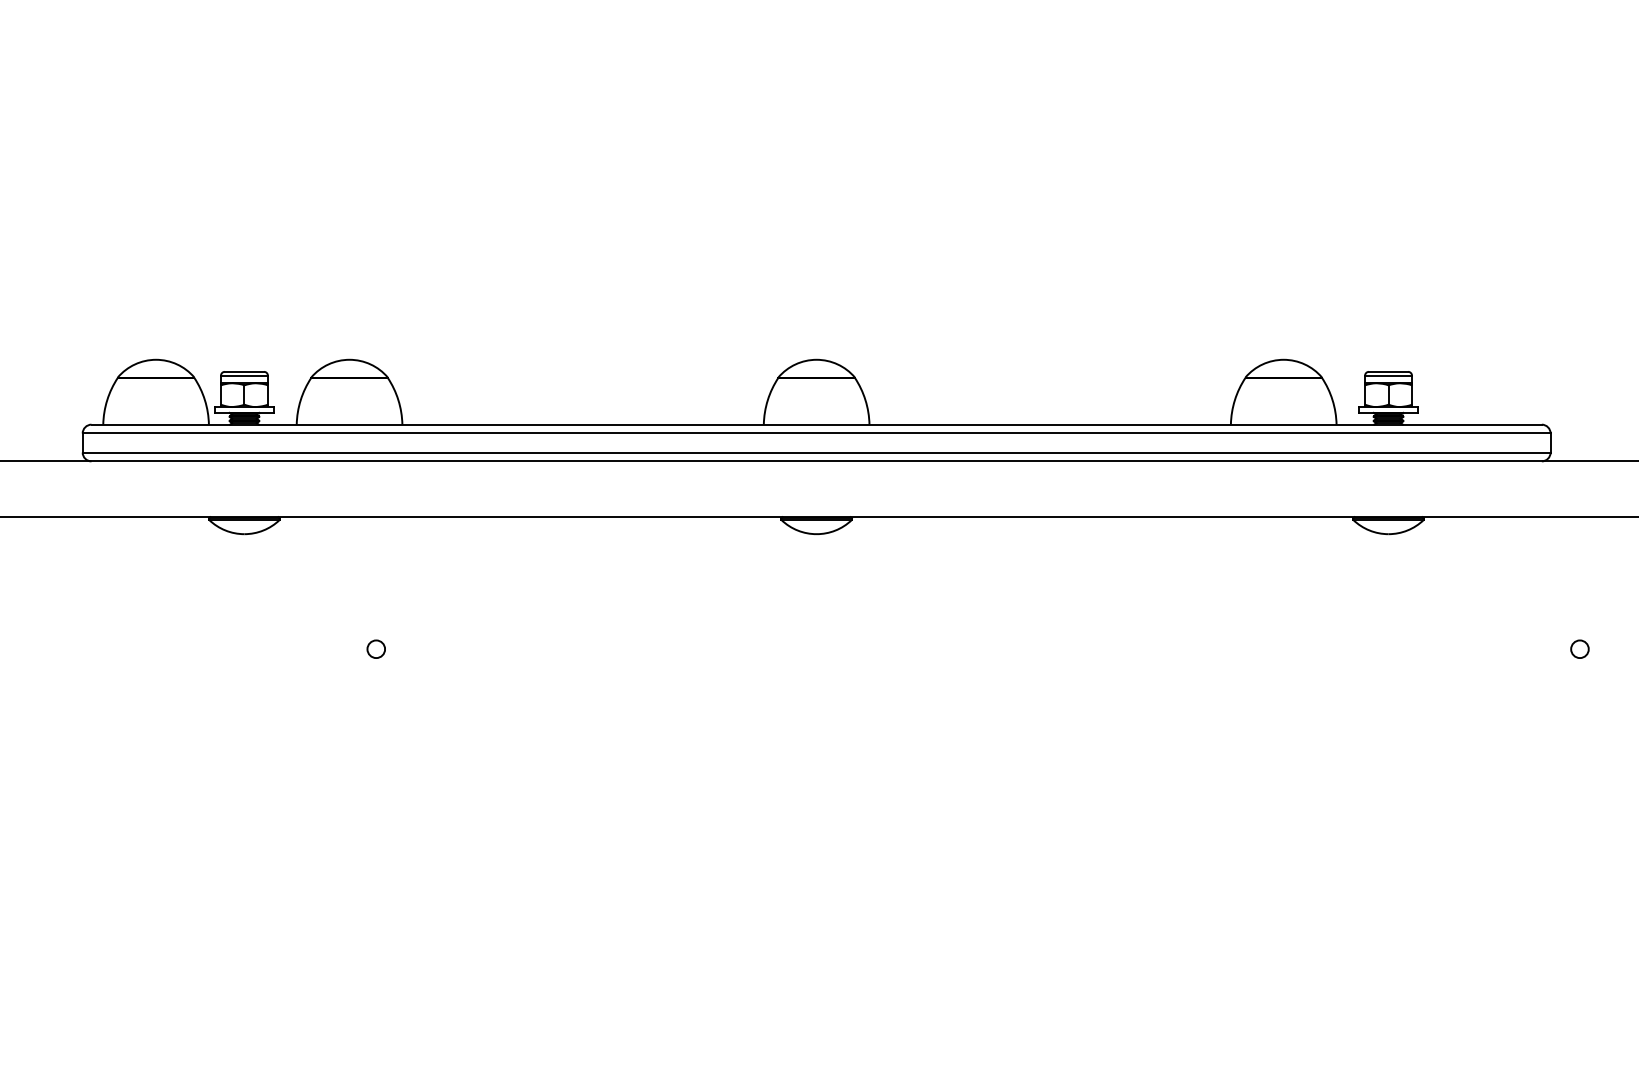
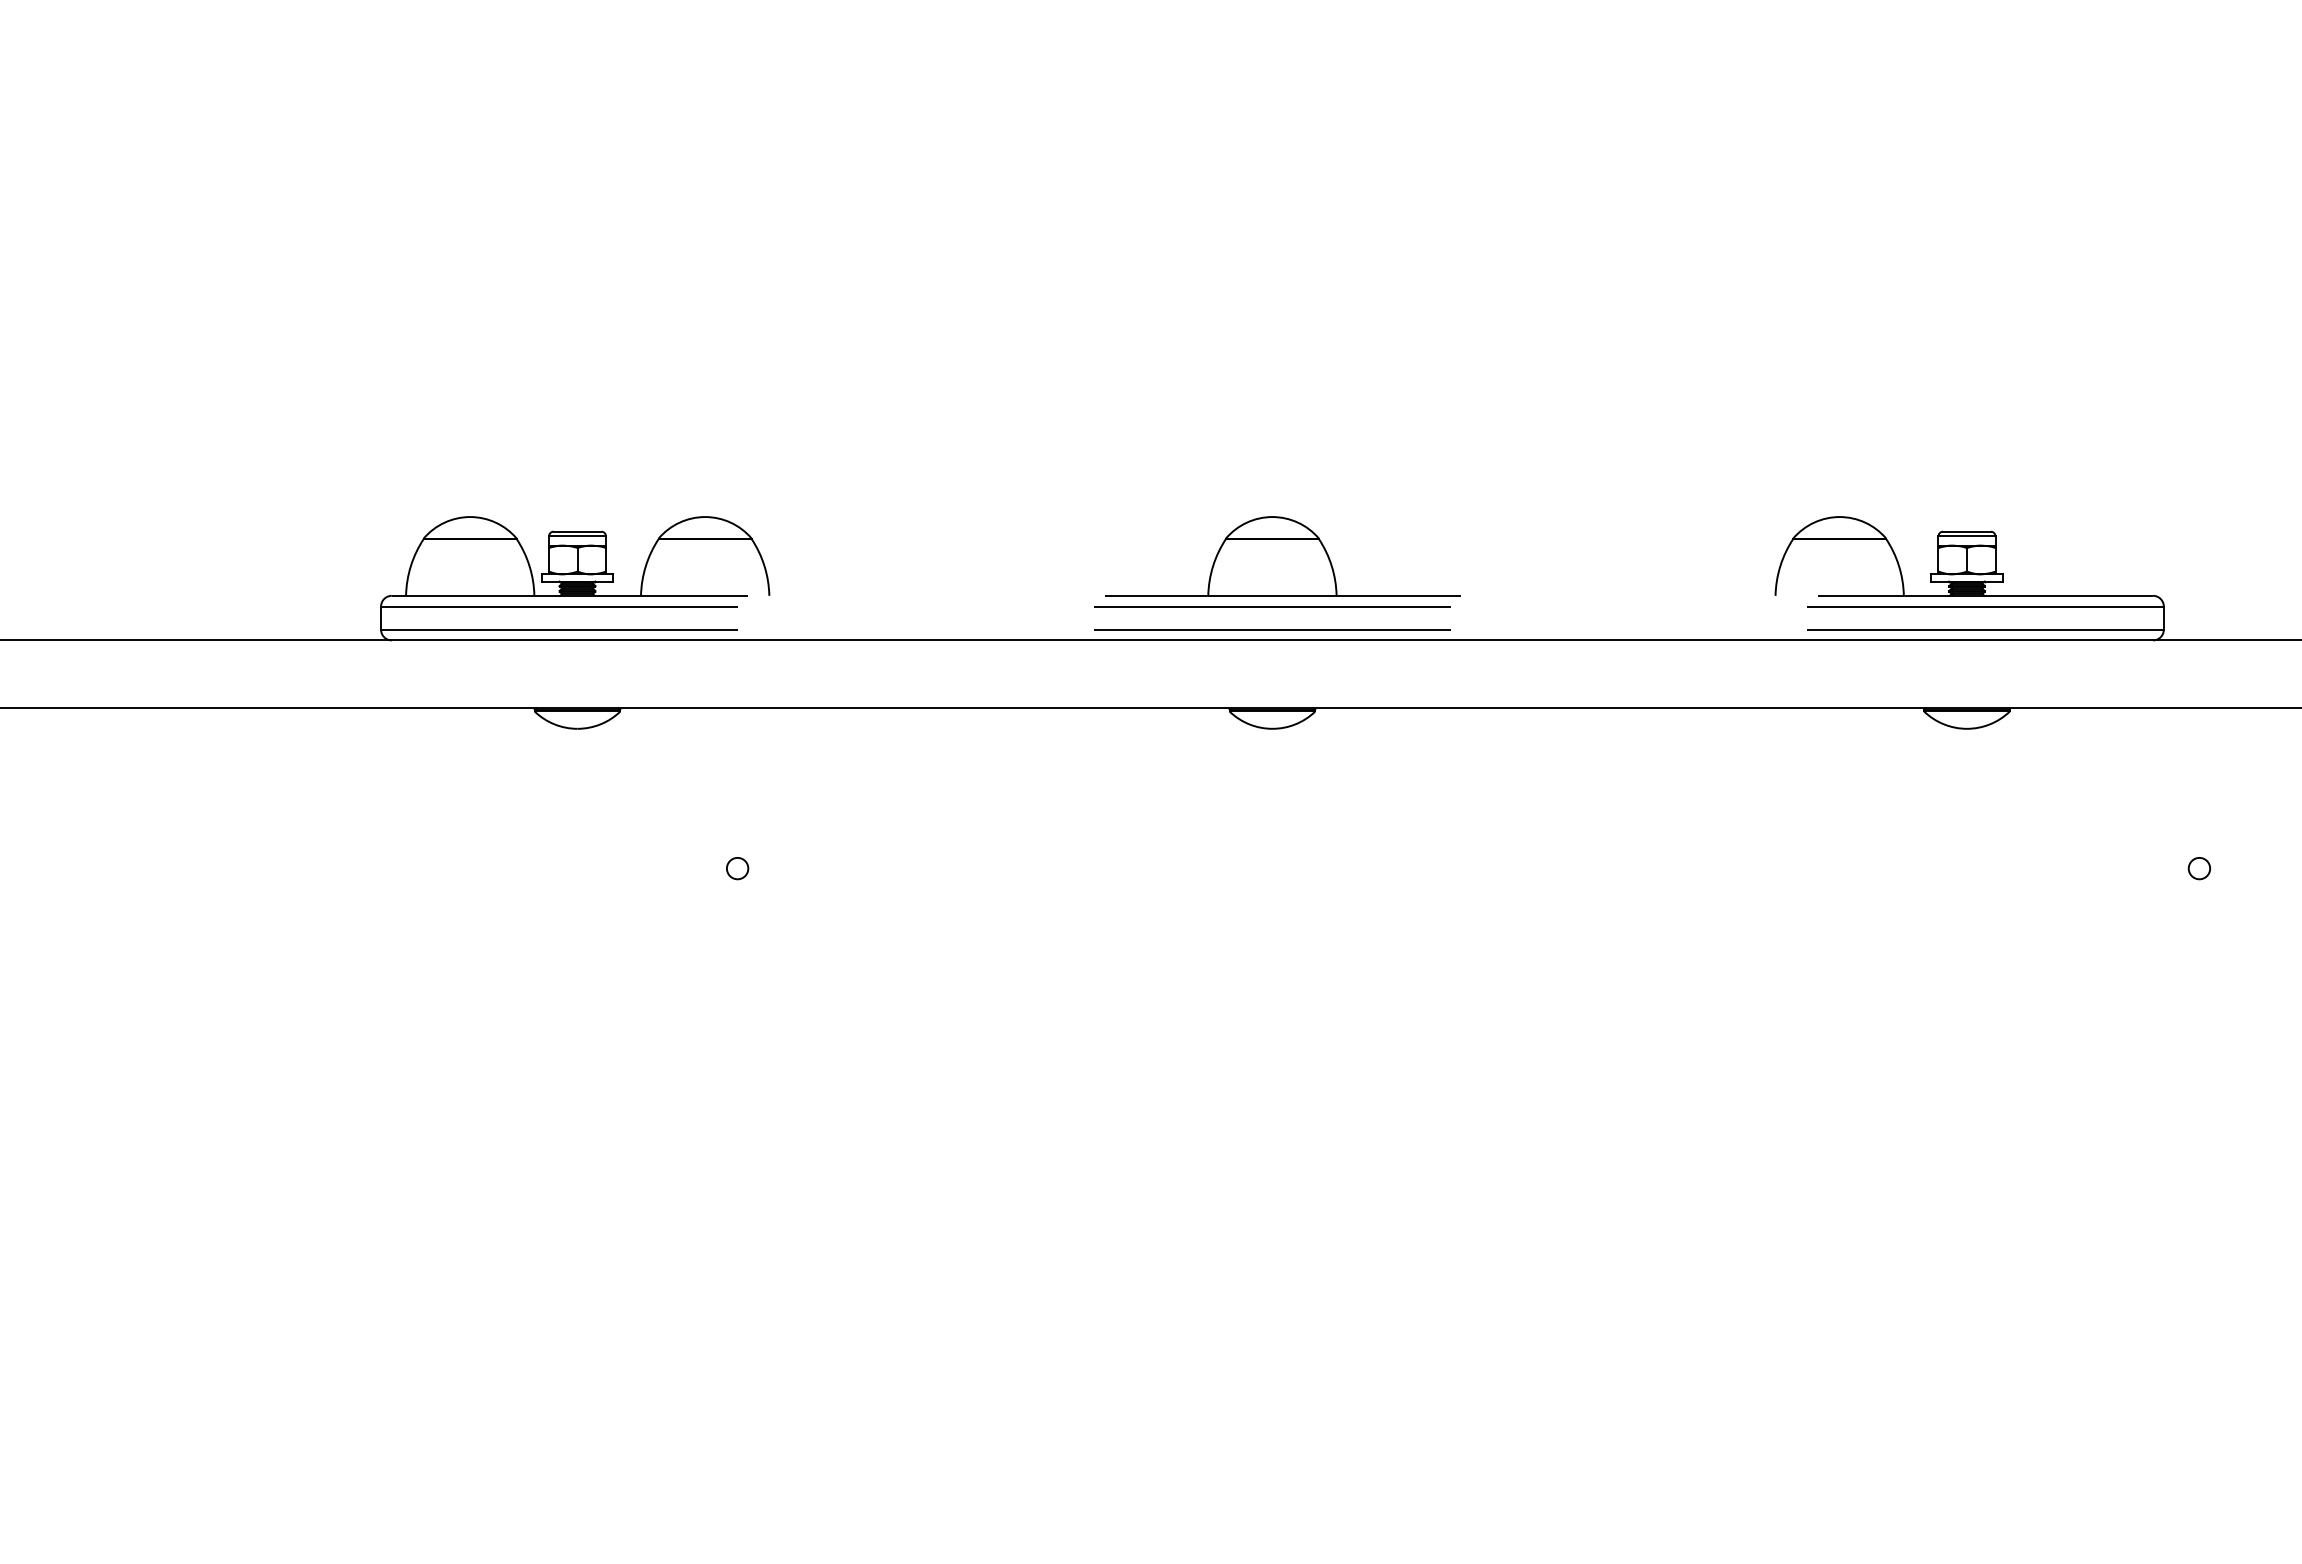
line: (816, 424) -> (1272, 595), solid -> dashed
line: (815, 433) -> (1271, 606), solid -> dashed
line: (816, 452) -> (1272, 629), solid -> dashed

